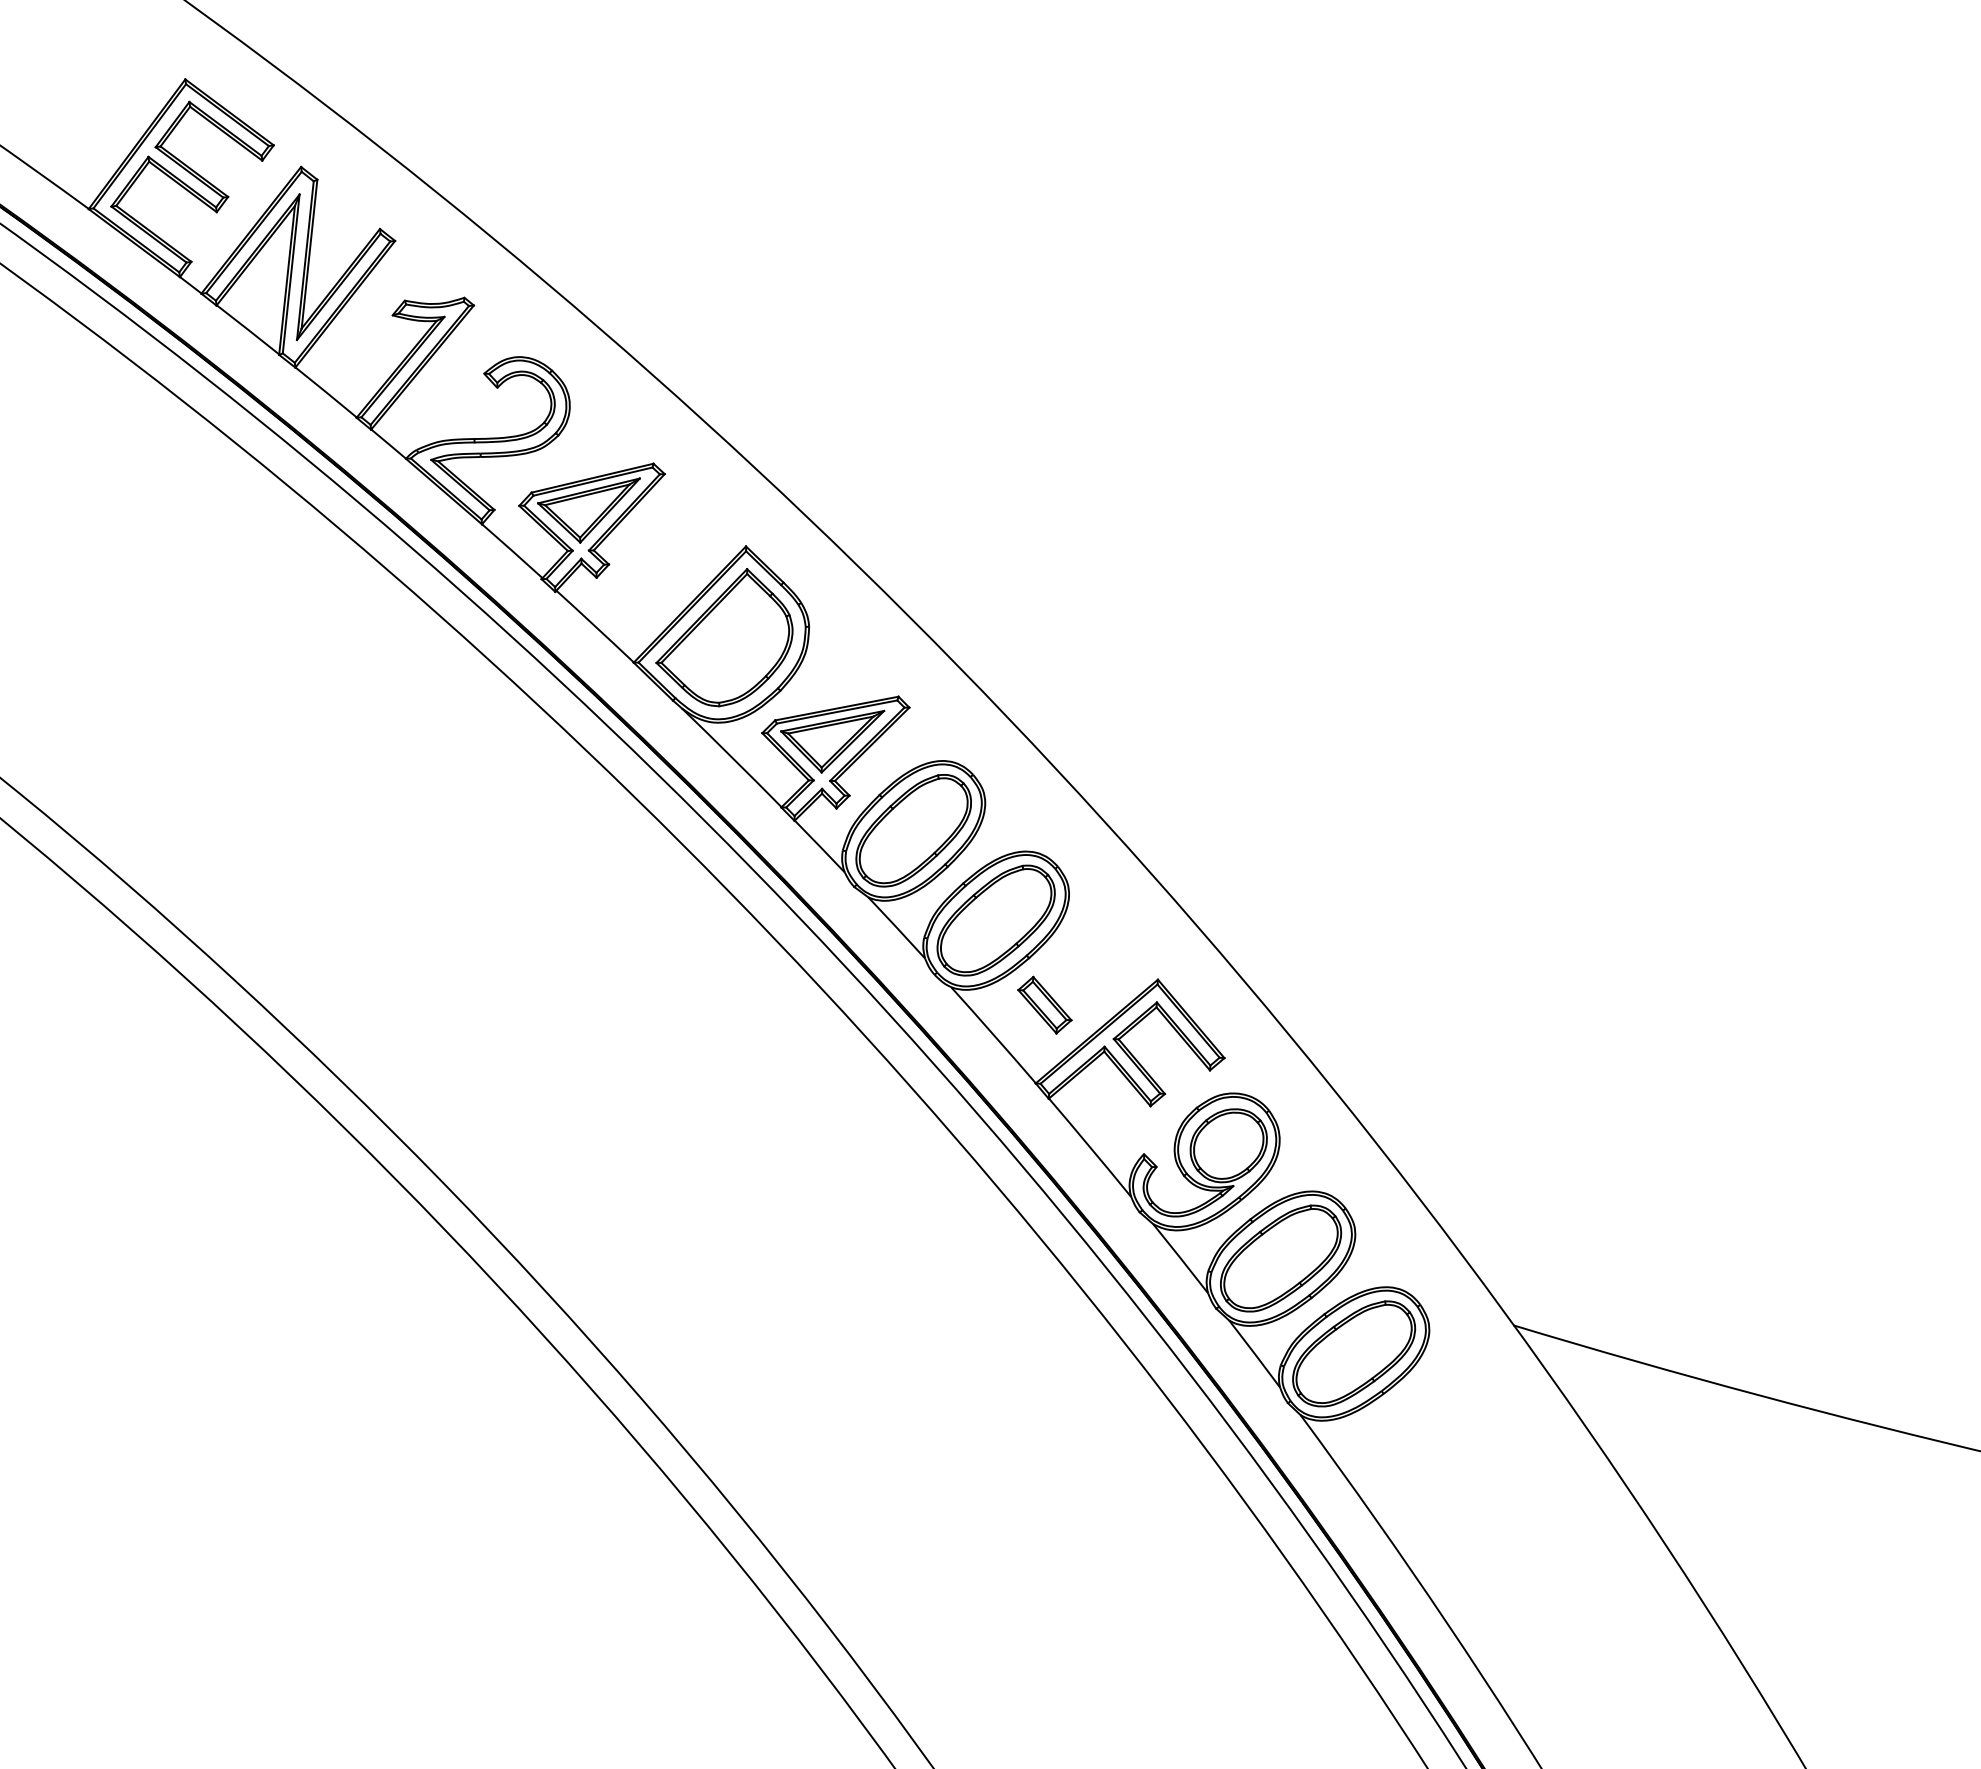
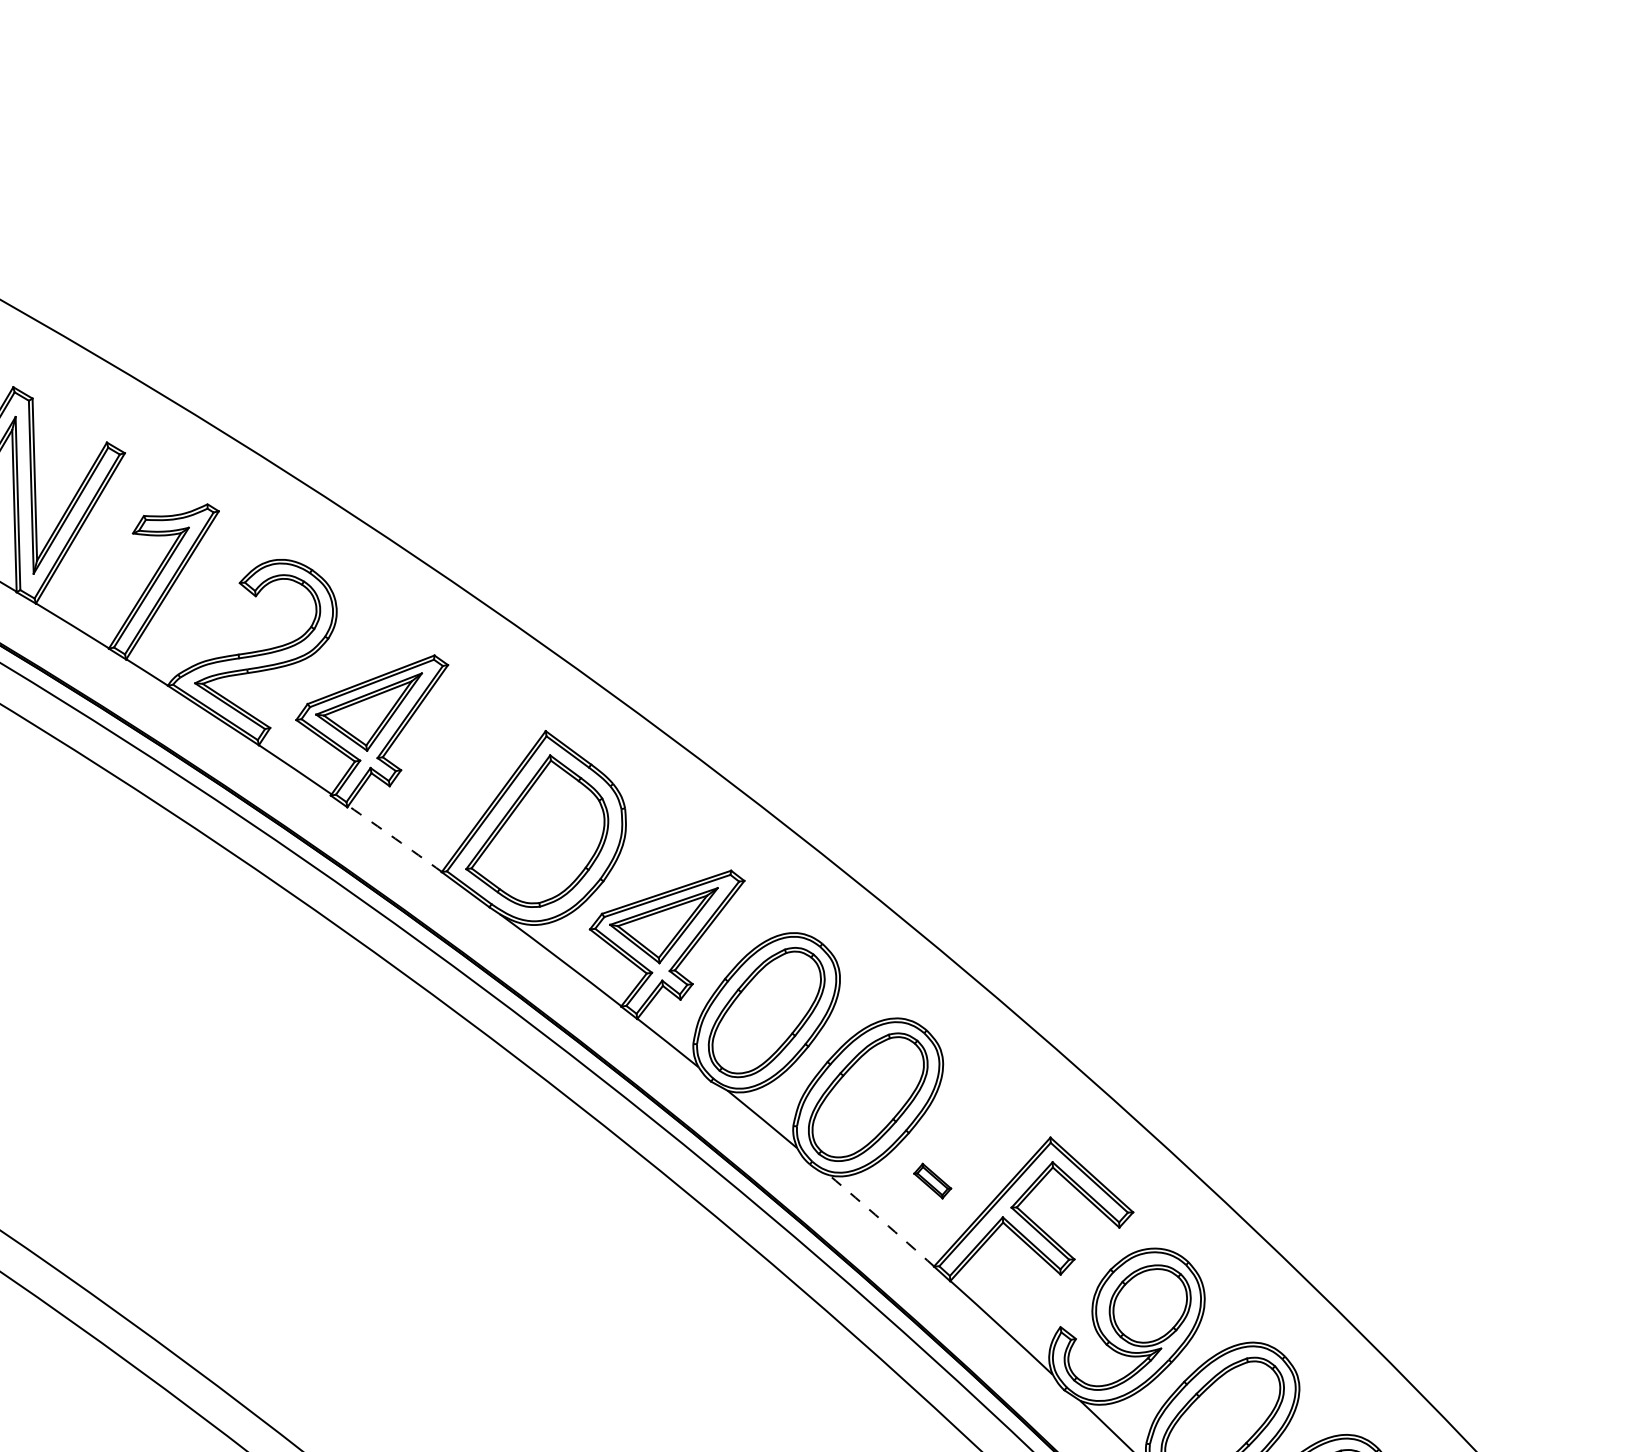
arc: (595, 626) -> (395, 838), solid -> dashed
part: (1044, 1004) -> (932, 1180), size x0.6
arc: (993, 1034) -> (881, 1220), solid -> dashed

